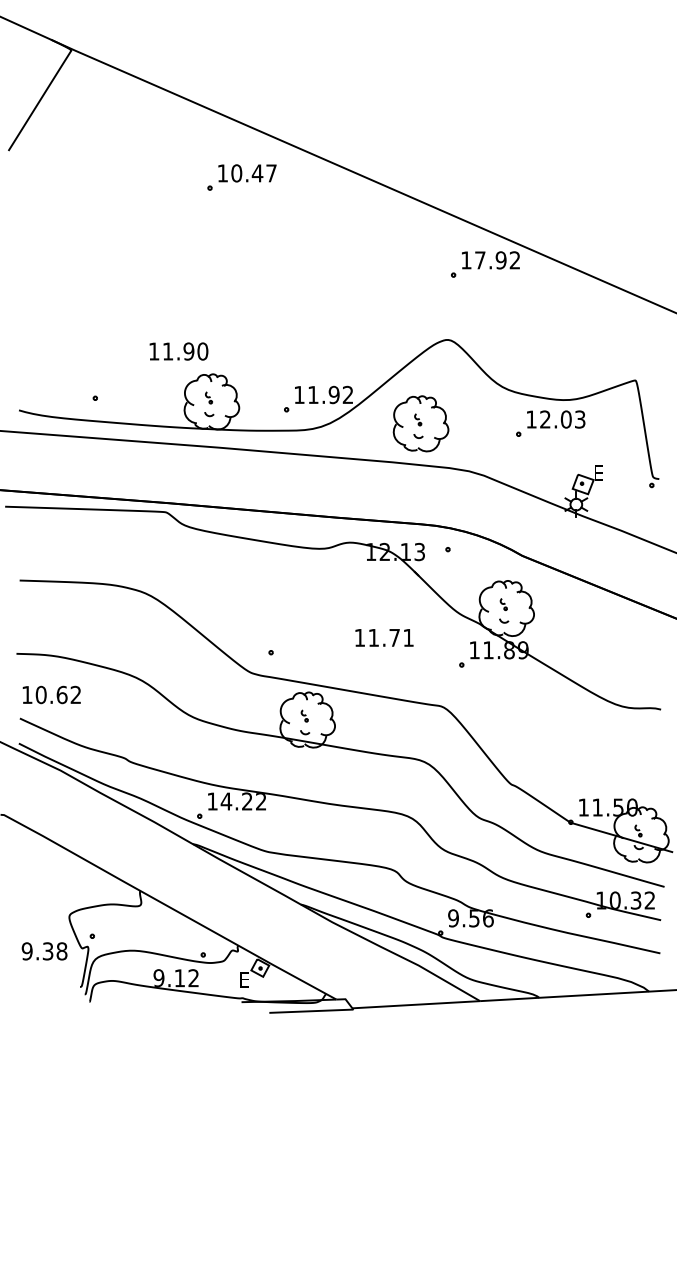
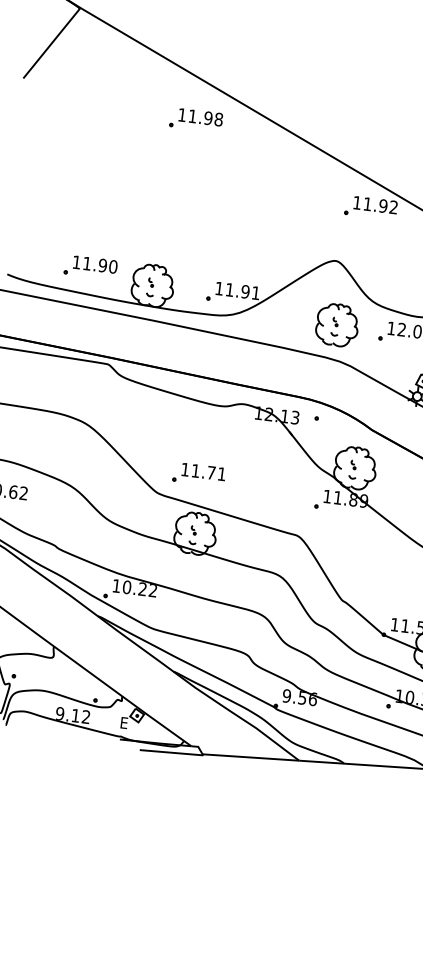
text: (253, 173) -> (205, 118), 10.47 -> 11.98
text: (480, 260) -> (367, 204), 17.92 -> 11.92
text: (178, 351) -> (95, 264), moved
text: (347, 394) -> (255, 292), 11.92 -> 11.91
part: (420, 423) -> (337, 324), moved
text: (384, 637) -> (203, 471), moved
text: (226, 801) -> (127, 587), 14.22 -> 10.22

